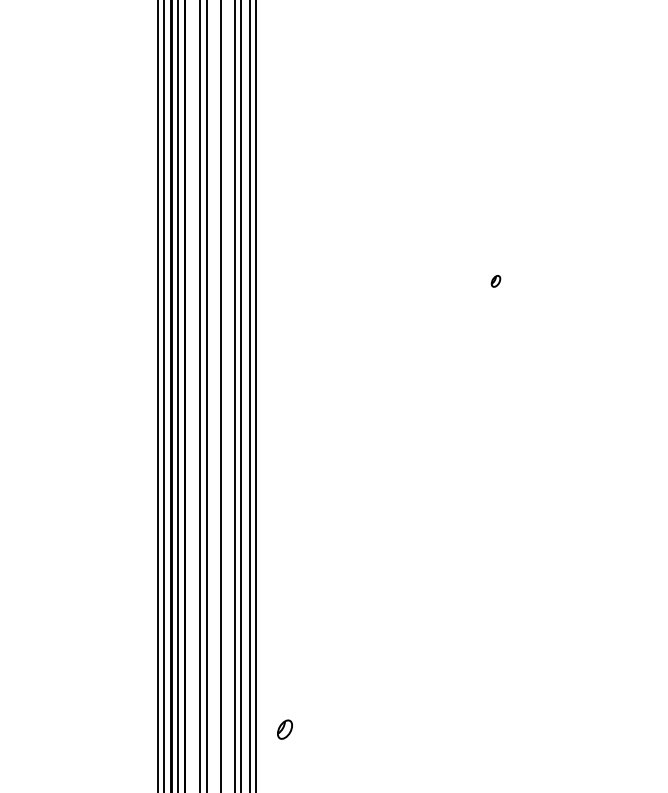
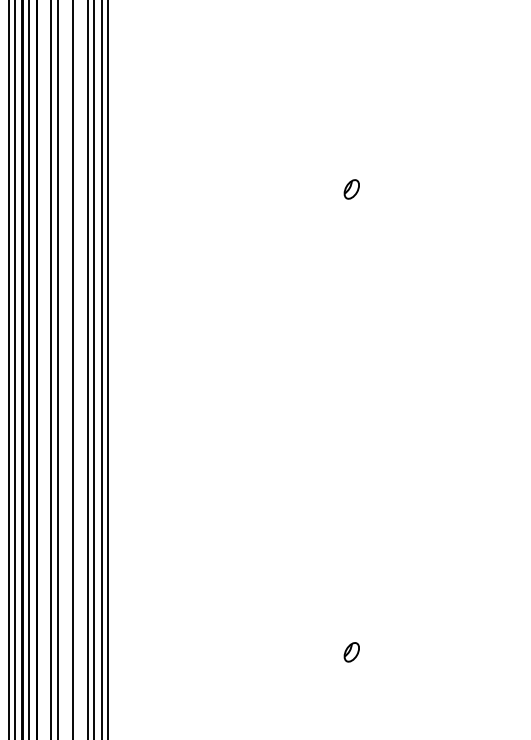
part: (495, 281) -> (351, 189), size x1.67
part: (284, 729) -> (351, 652), moved

